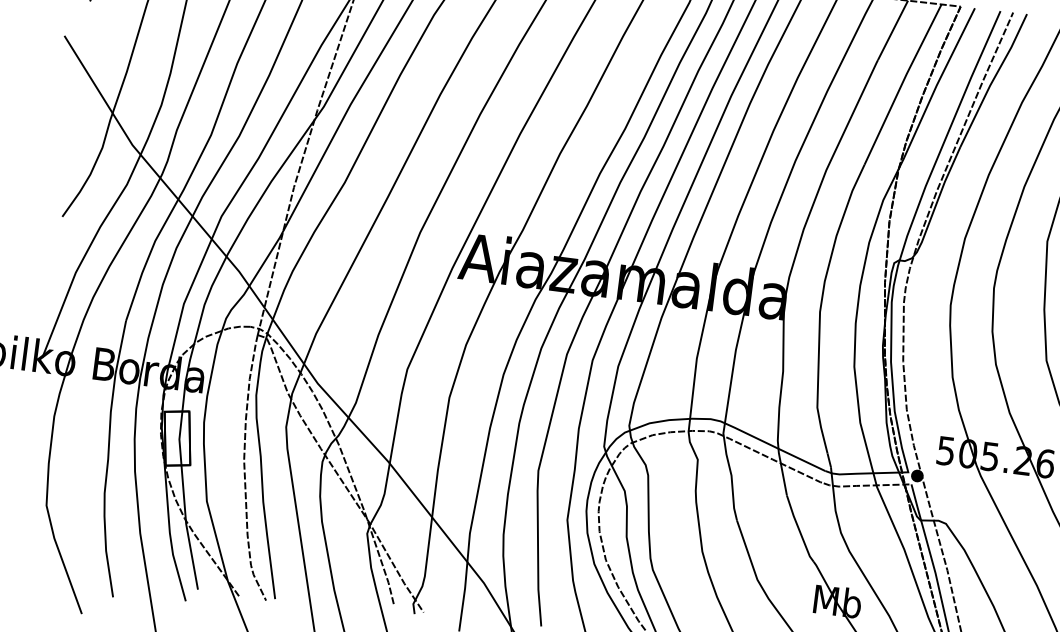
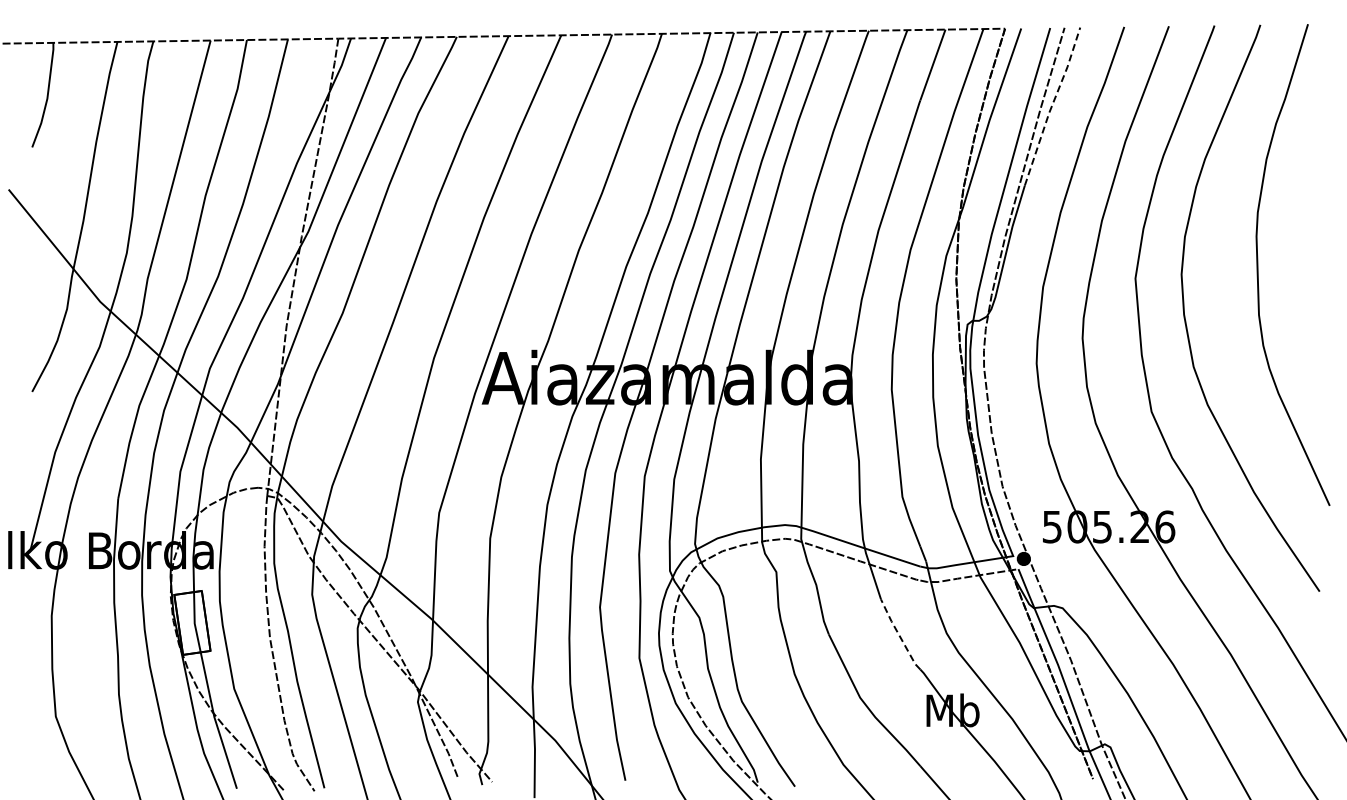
line: (993, 79) -> (1052, 105), solid -> dashed
line: (799, 529) -> (899, 635), solid -> dashed

